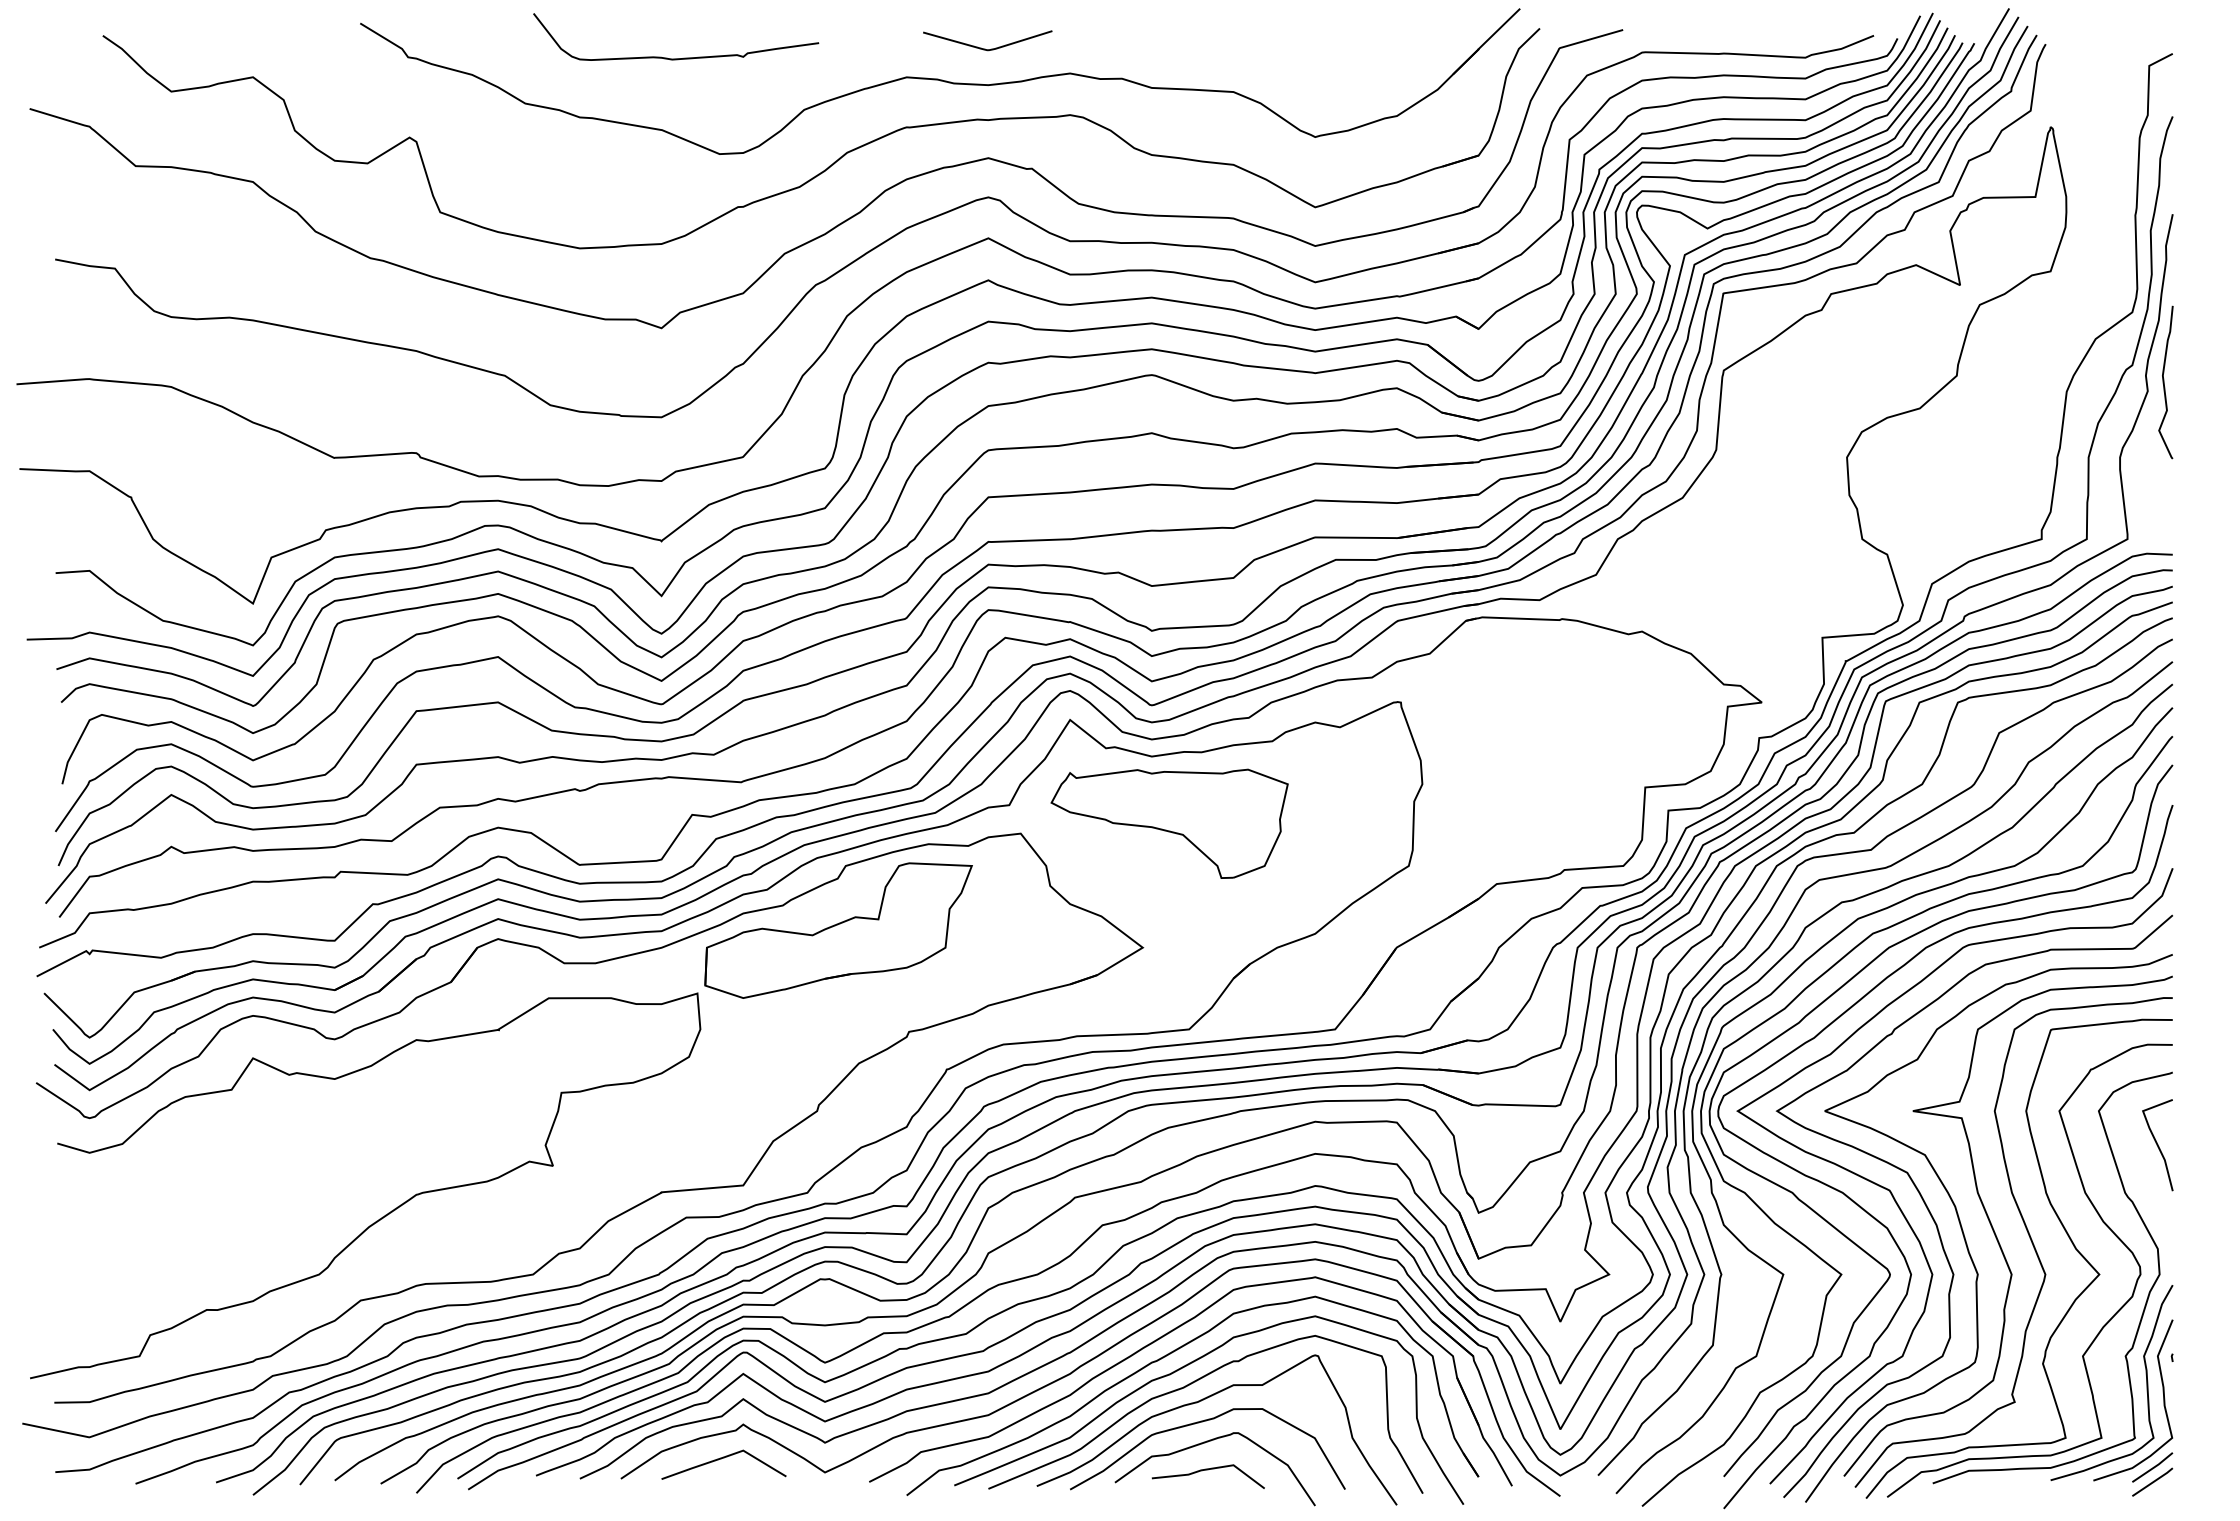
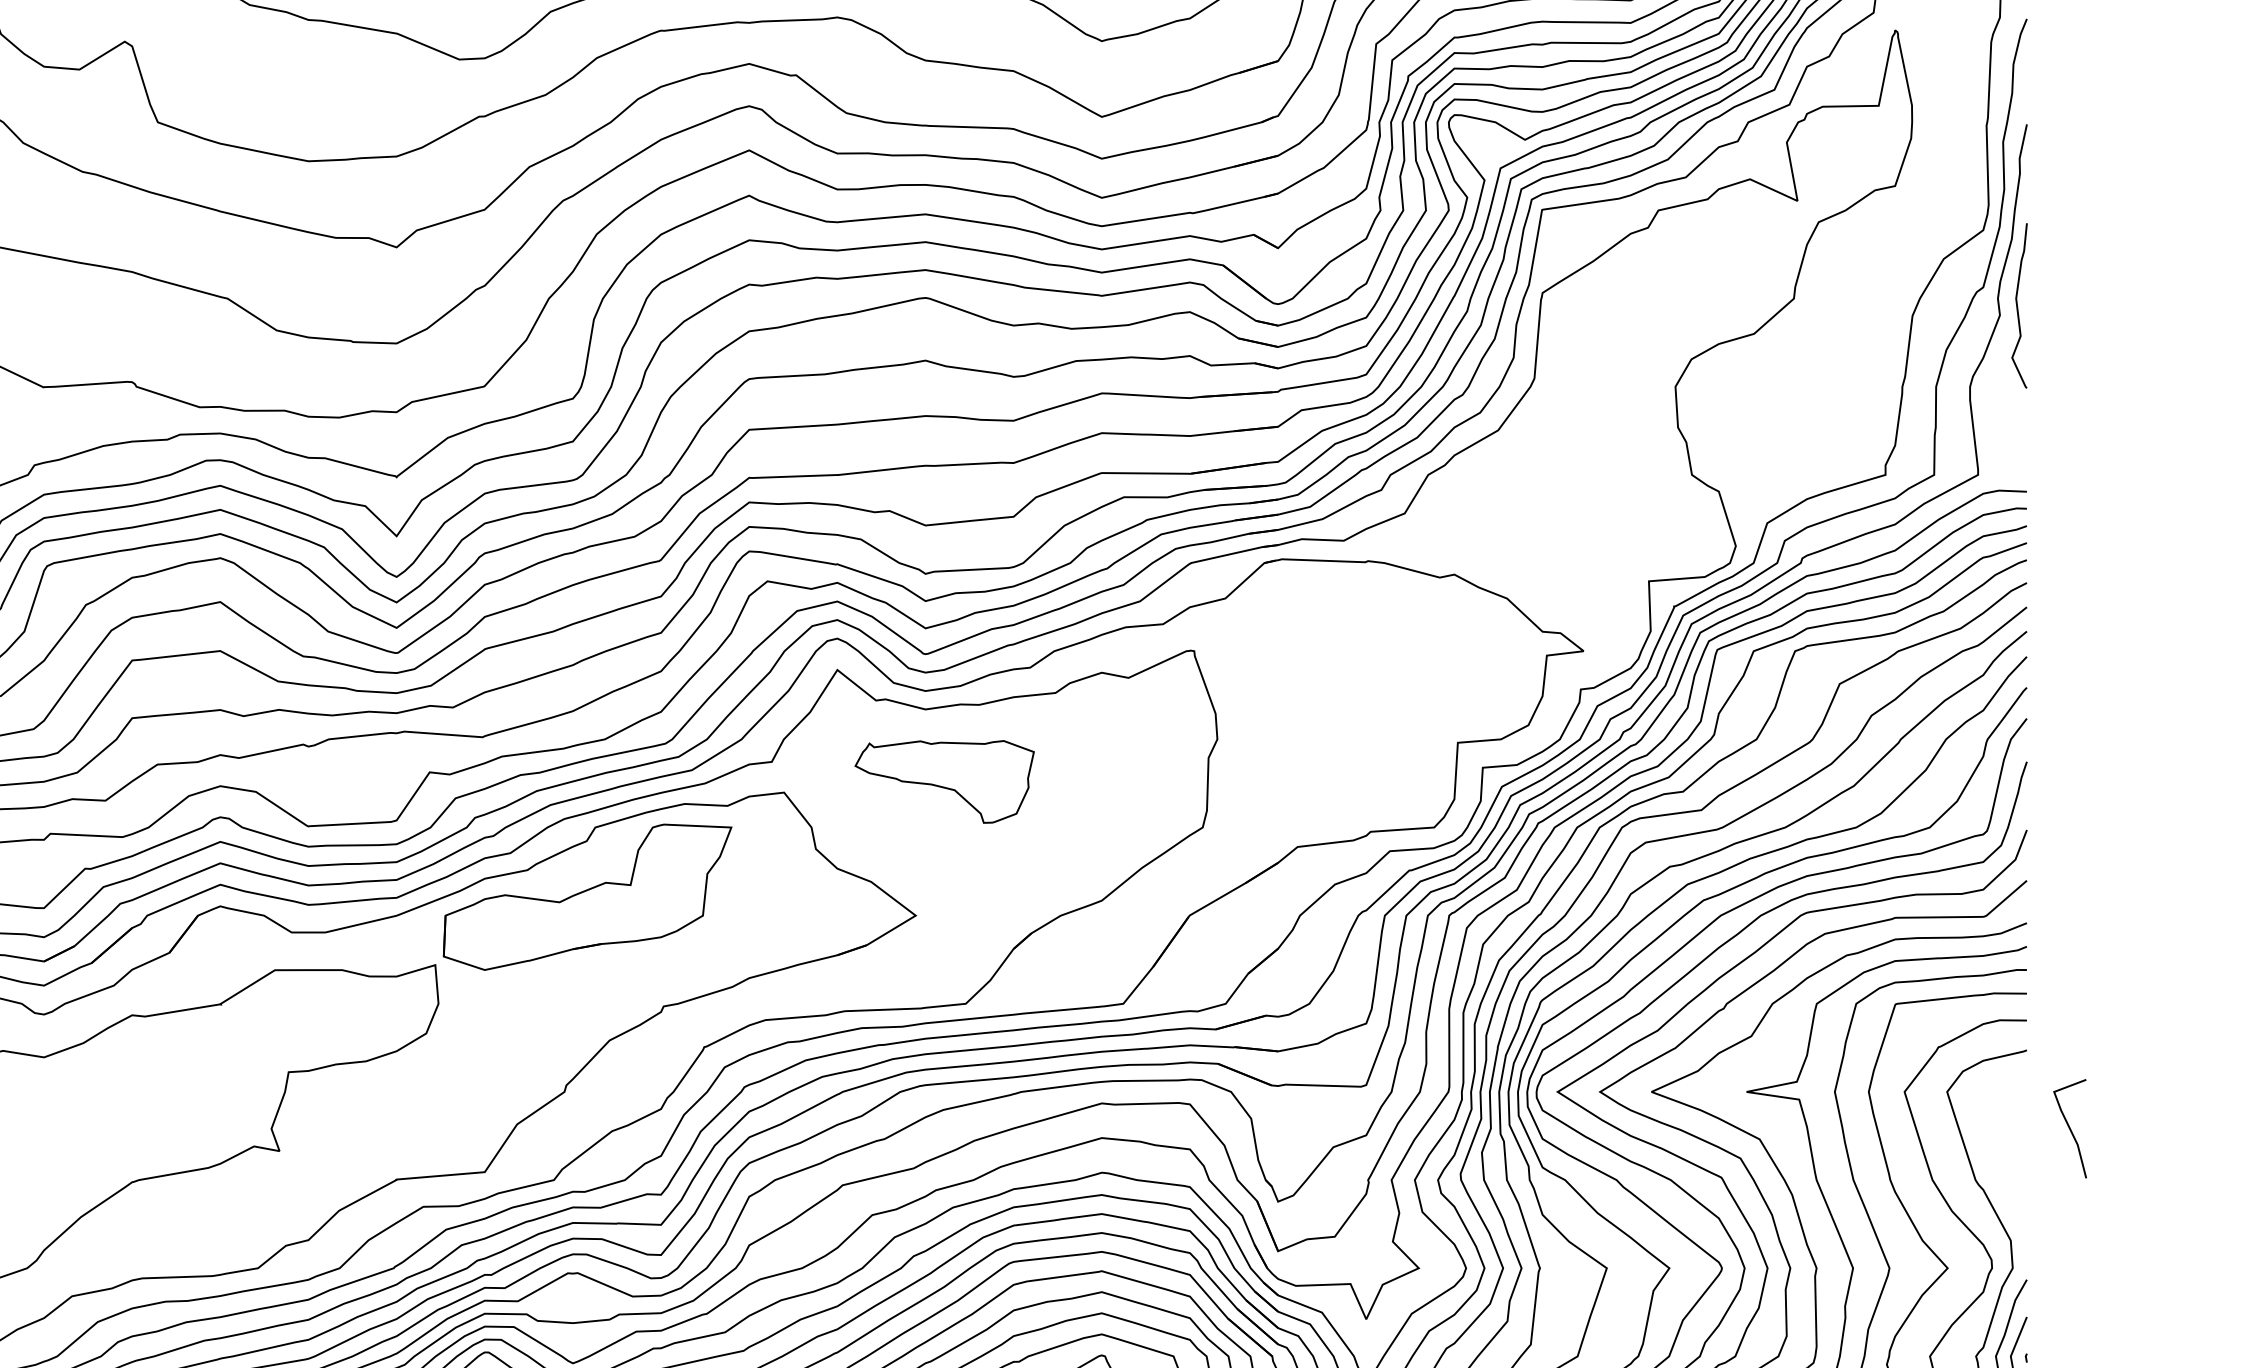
part: (1169, 823) -> (944, 781), size x0.7
line: (2157, 1145) -> (2069, 1129), moved

